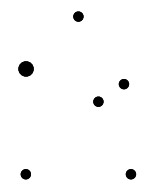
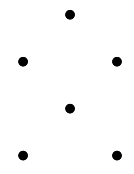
part: (25, 69) -> (22, 61), size x0.62
part: (123, 84) -> (116, 61), moved
part: (98, 101) -> (70, 108), moved

